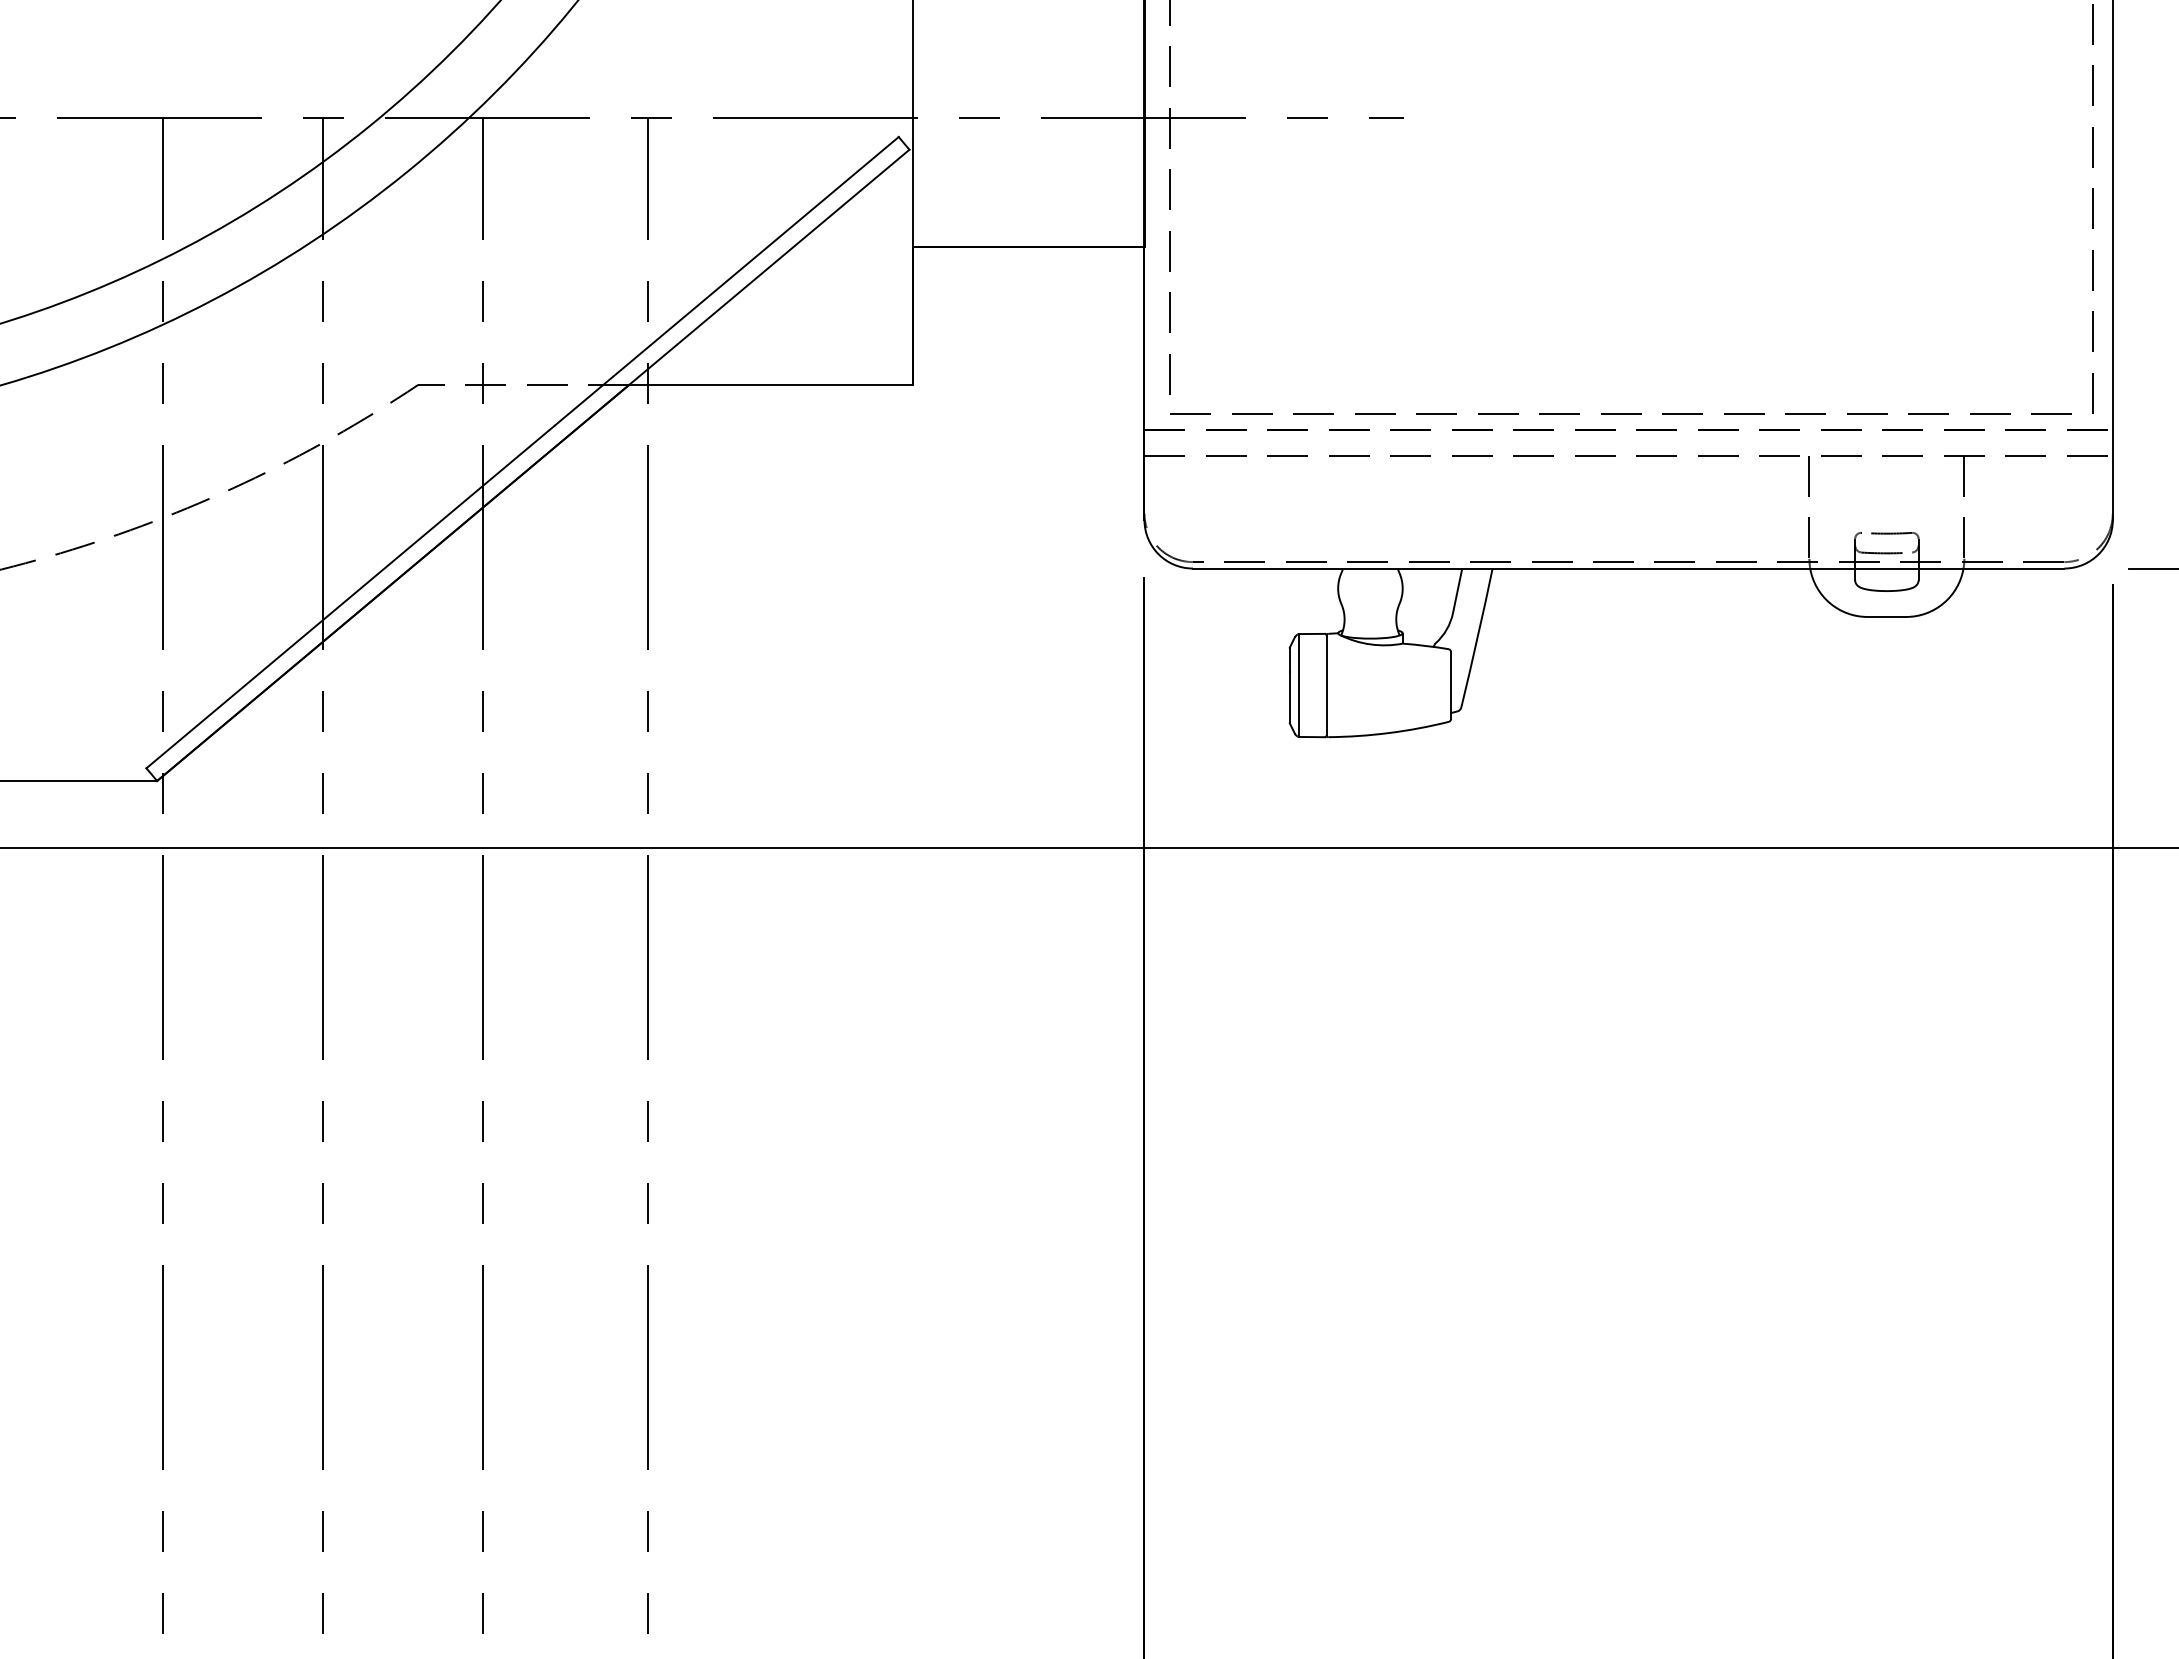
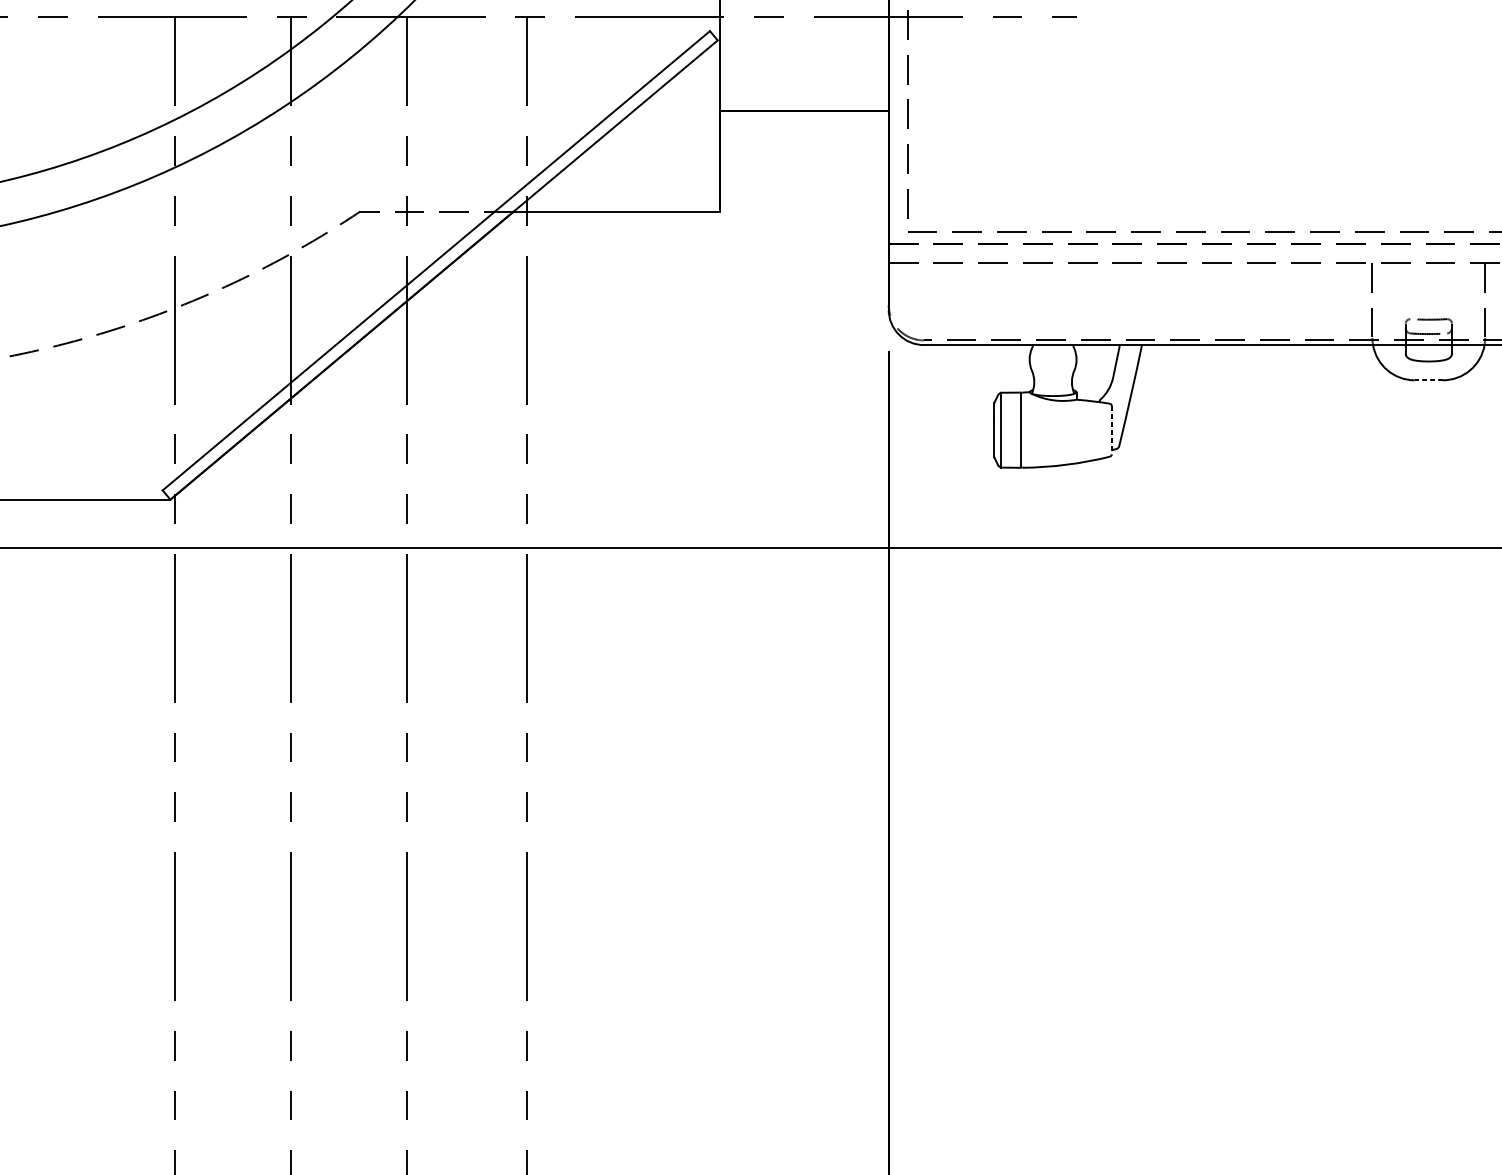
line: (1886, 616) -> (1428, 379), solid -> dashed
line: (1451, 686) -> (1112, 430), solid -> dashed

